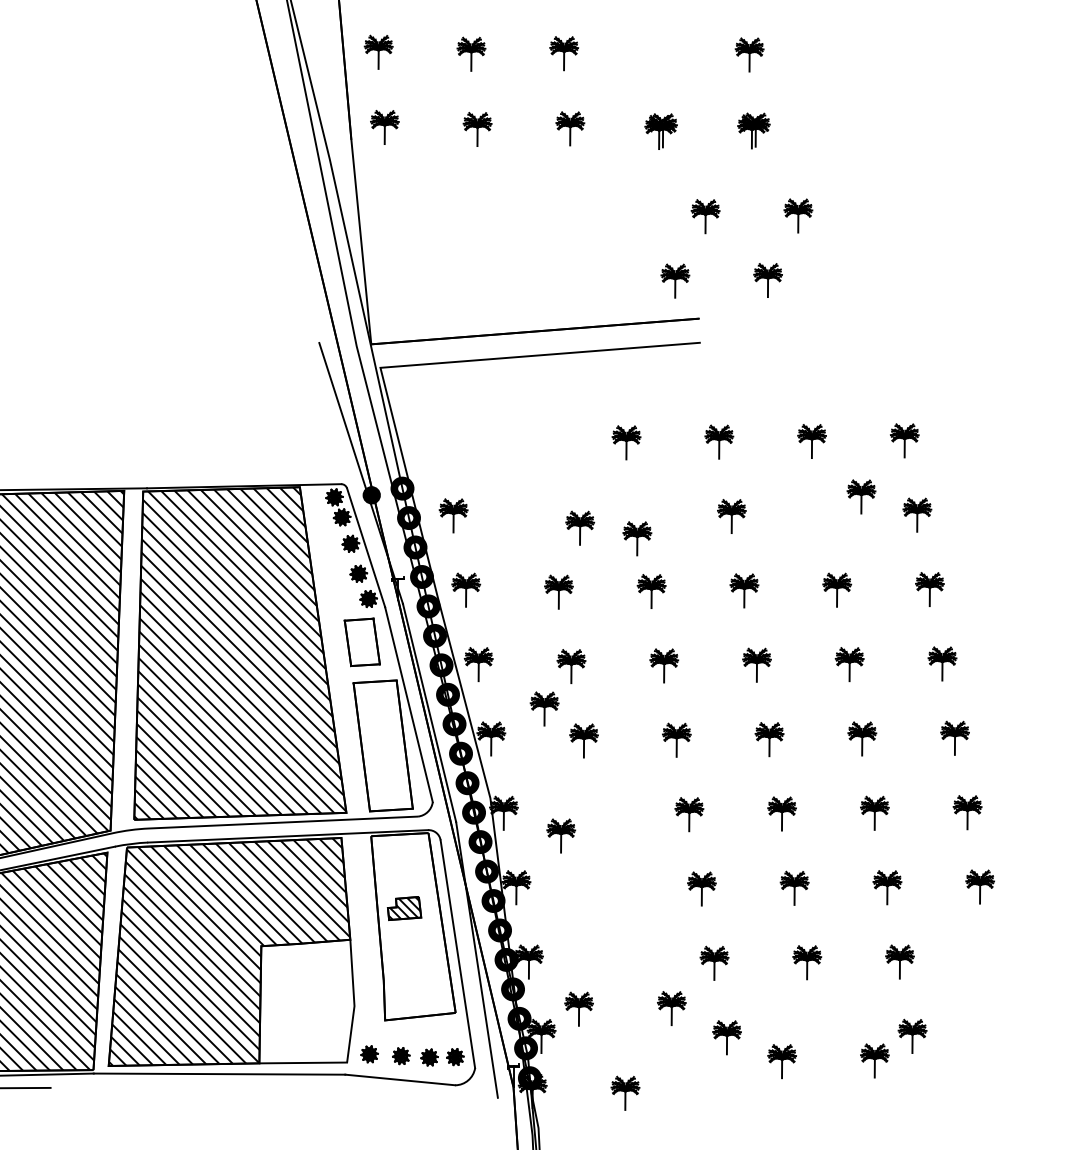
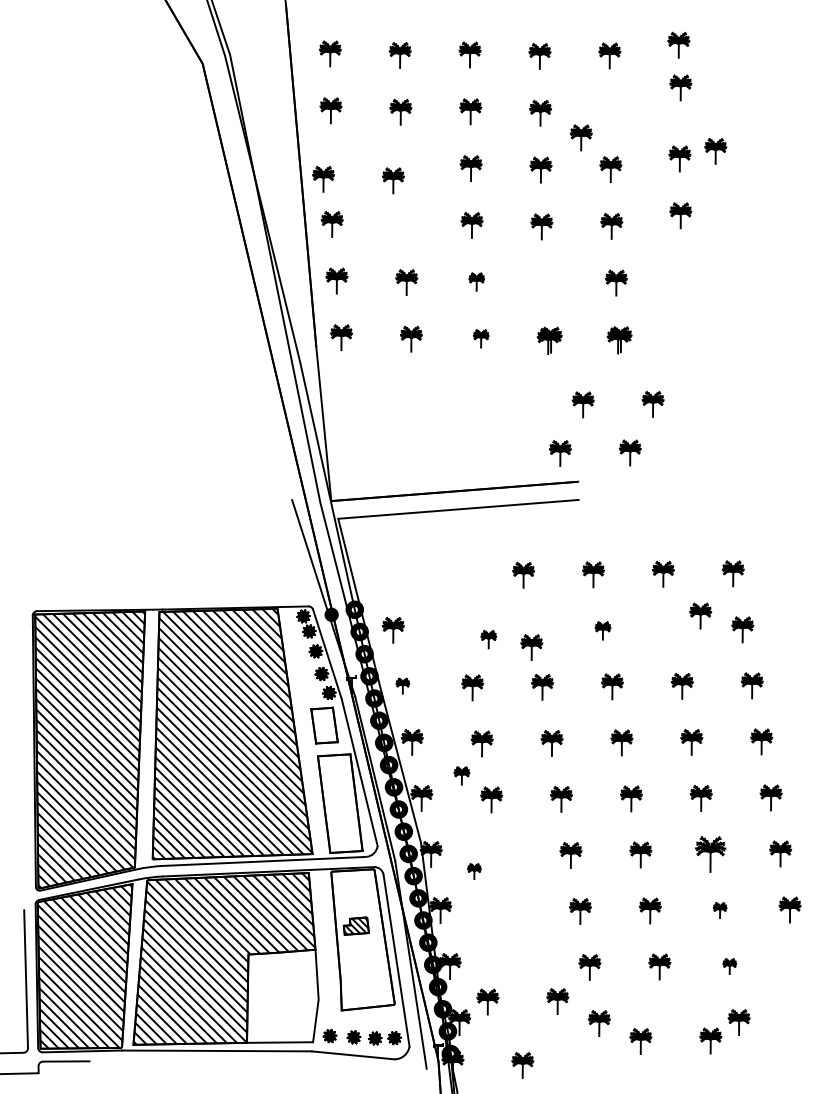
part: (563, 52) -> (476, 281), size x0.7
part: (569, 128) -> (480, 338), size x0.7
part: (731, 516) -> (602, 630), size x0.7
part: (579, 528) -> (488, 639), size x0.7
part: (465, 589) -> (402, 685), size x0.6
part: (544, 708) -> (461, 775), size x0.7
part: (874, 813) -> (710, 854), size x1.4
part: (561, 835) -> (474, 871), size x0.6
part: (886, 887) -> (719, 910), size x0.6
part: (899, 962) -> (729, 966), size x0.6

